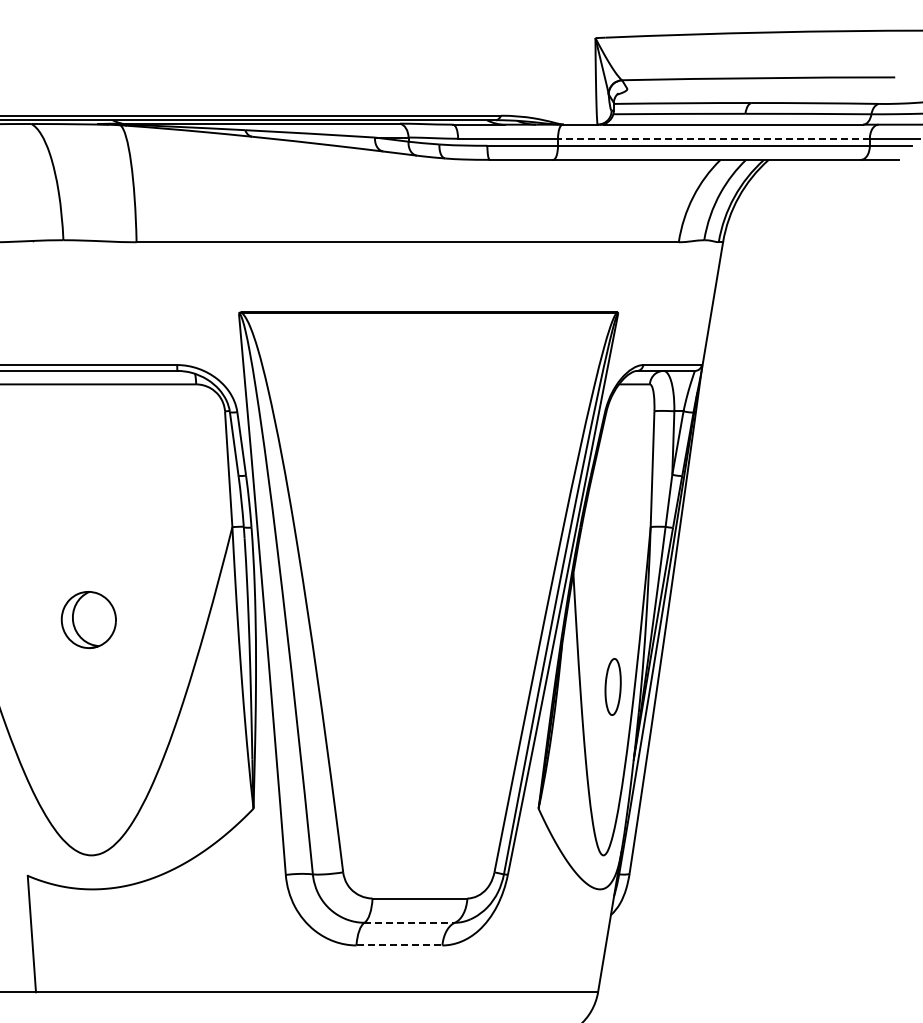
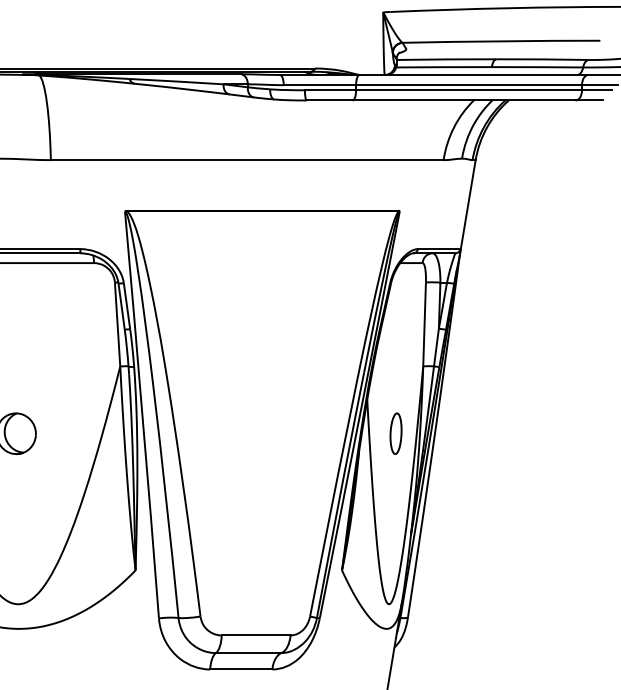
line: (713, 138) -> (468, 85), dashed -> solid
part: (612, 686) -> (395, 433), moved
line: (410, 922) -> (249, 652), dashed -> solid
line: (399, 945) -> (241, 669), dashed -> solid

